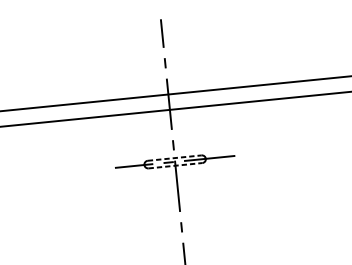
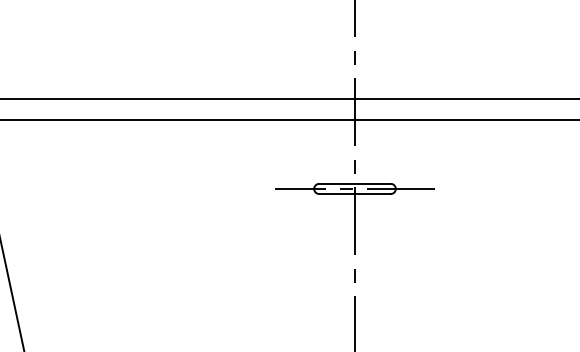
line: (175, 157) -> (355, 183), dashed -> solid
line: (175, 166) -> (355, 194), dashed -> solid

